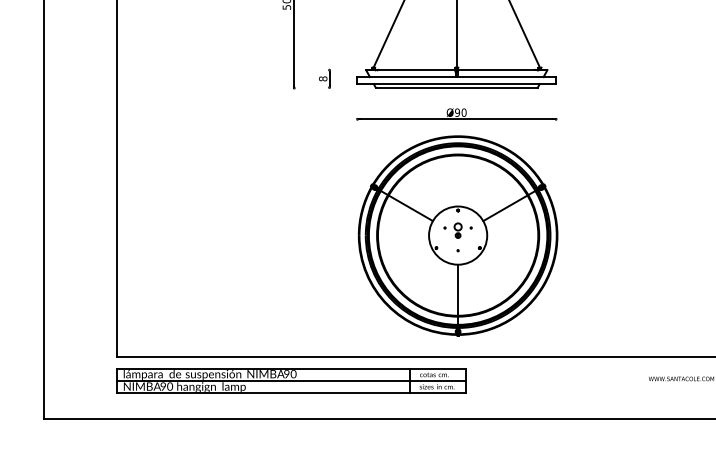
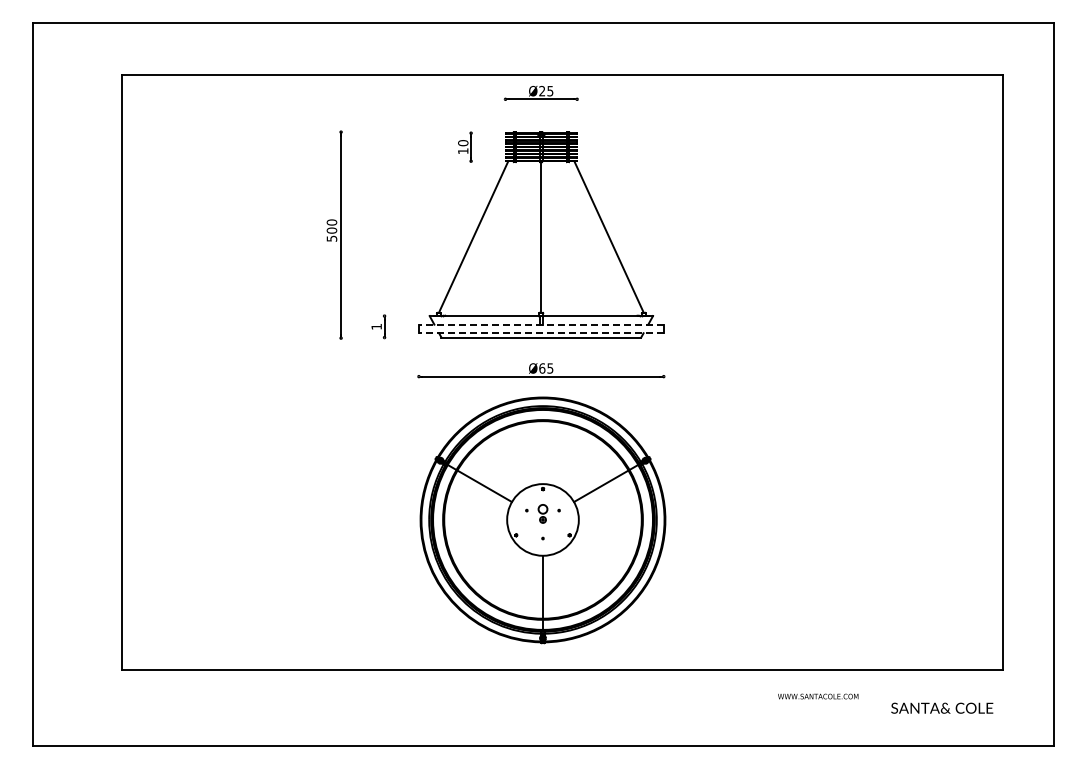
line: (456, 77) -> (540, 324), solid -> dashed
text: (323, 78) -> (376, 326), 8 -> 1
line: (456, 84) -> (540, 333), solid -> dashed
text: (460, 112) -> (546, 368), Ø90 -> Ø65
part: (290, 380) -> (336, 698), removed

